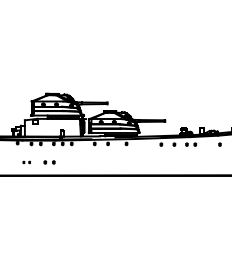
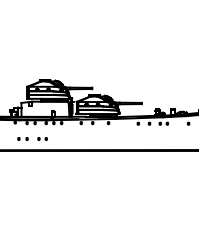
part: (26, 162) -> (22, 139), size x1.67

